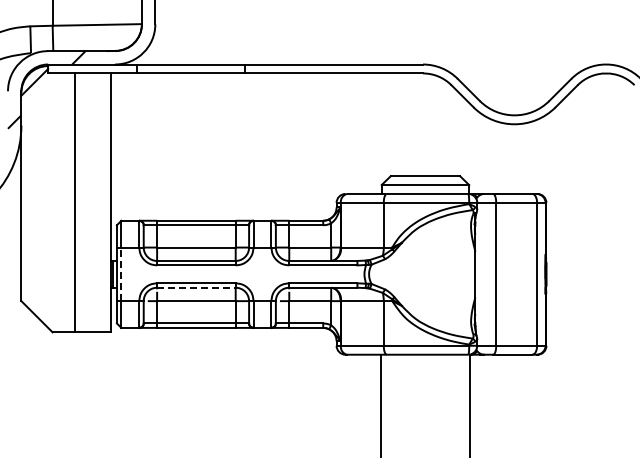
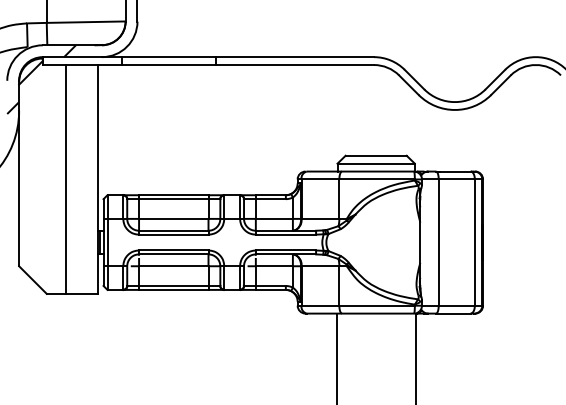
line: (121, 274) -> (107, 242), dashed -> solid
line: (196, 287) -> (173, 254), dashed -> solid

